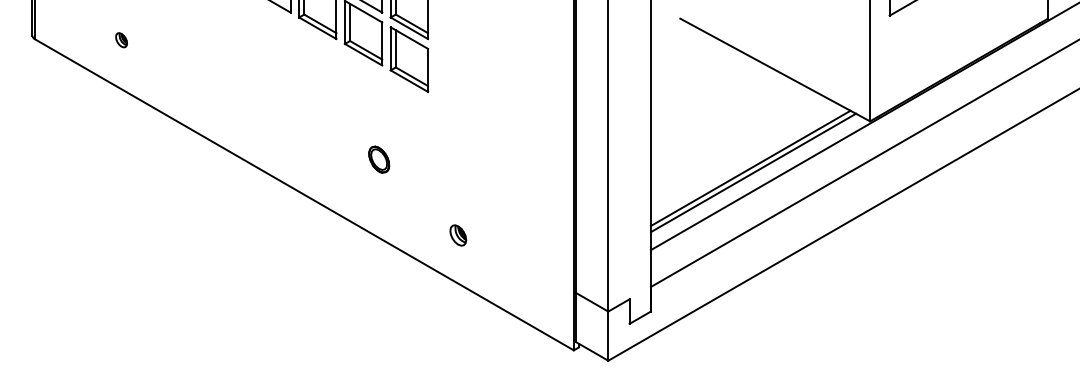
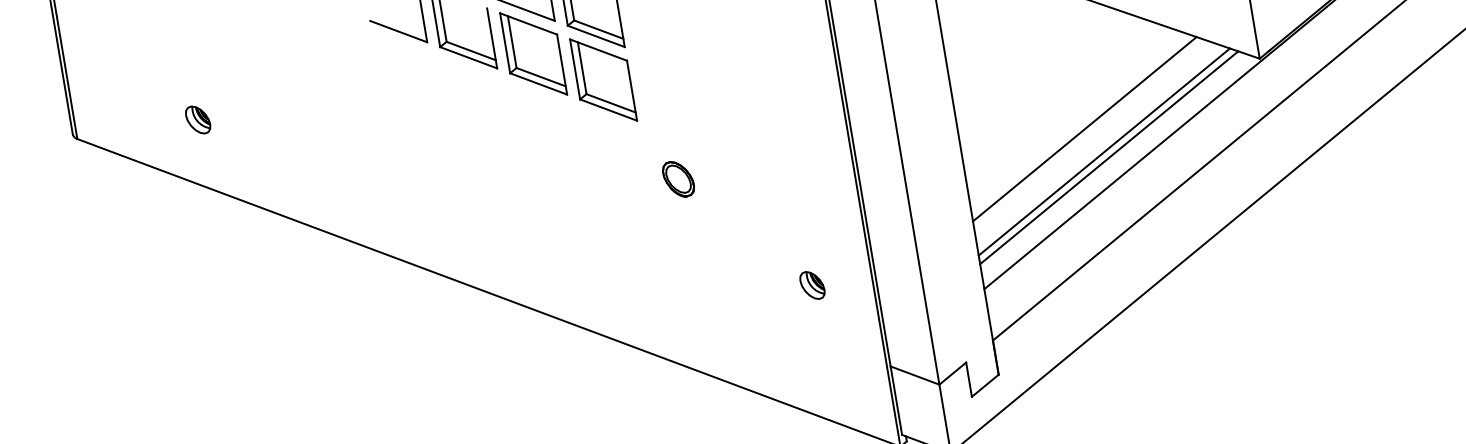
part: (121, 40) -> (198, 120), size x1.43
line: (739, 149) -> (1084, 128), added
part: (379, 159) -> (678, 178), moved
part: (458, 235) -> (812, 285), moved

